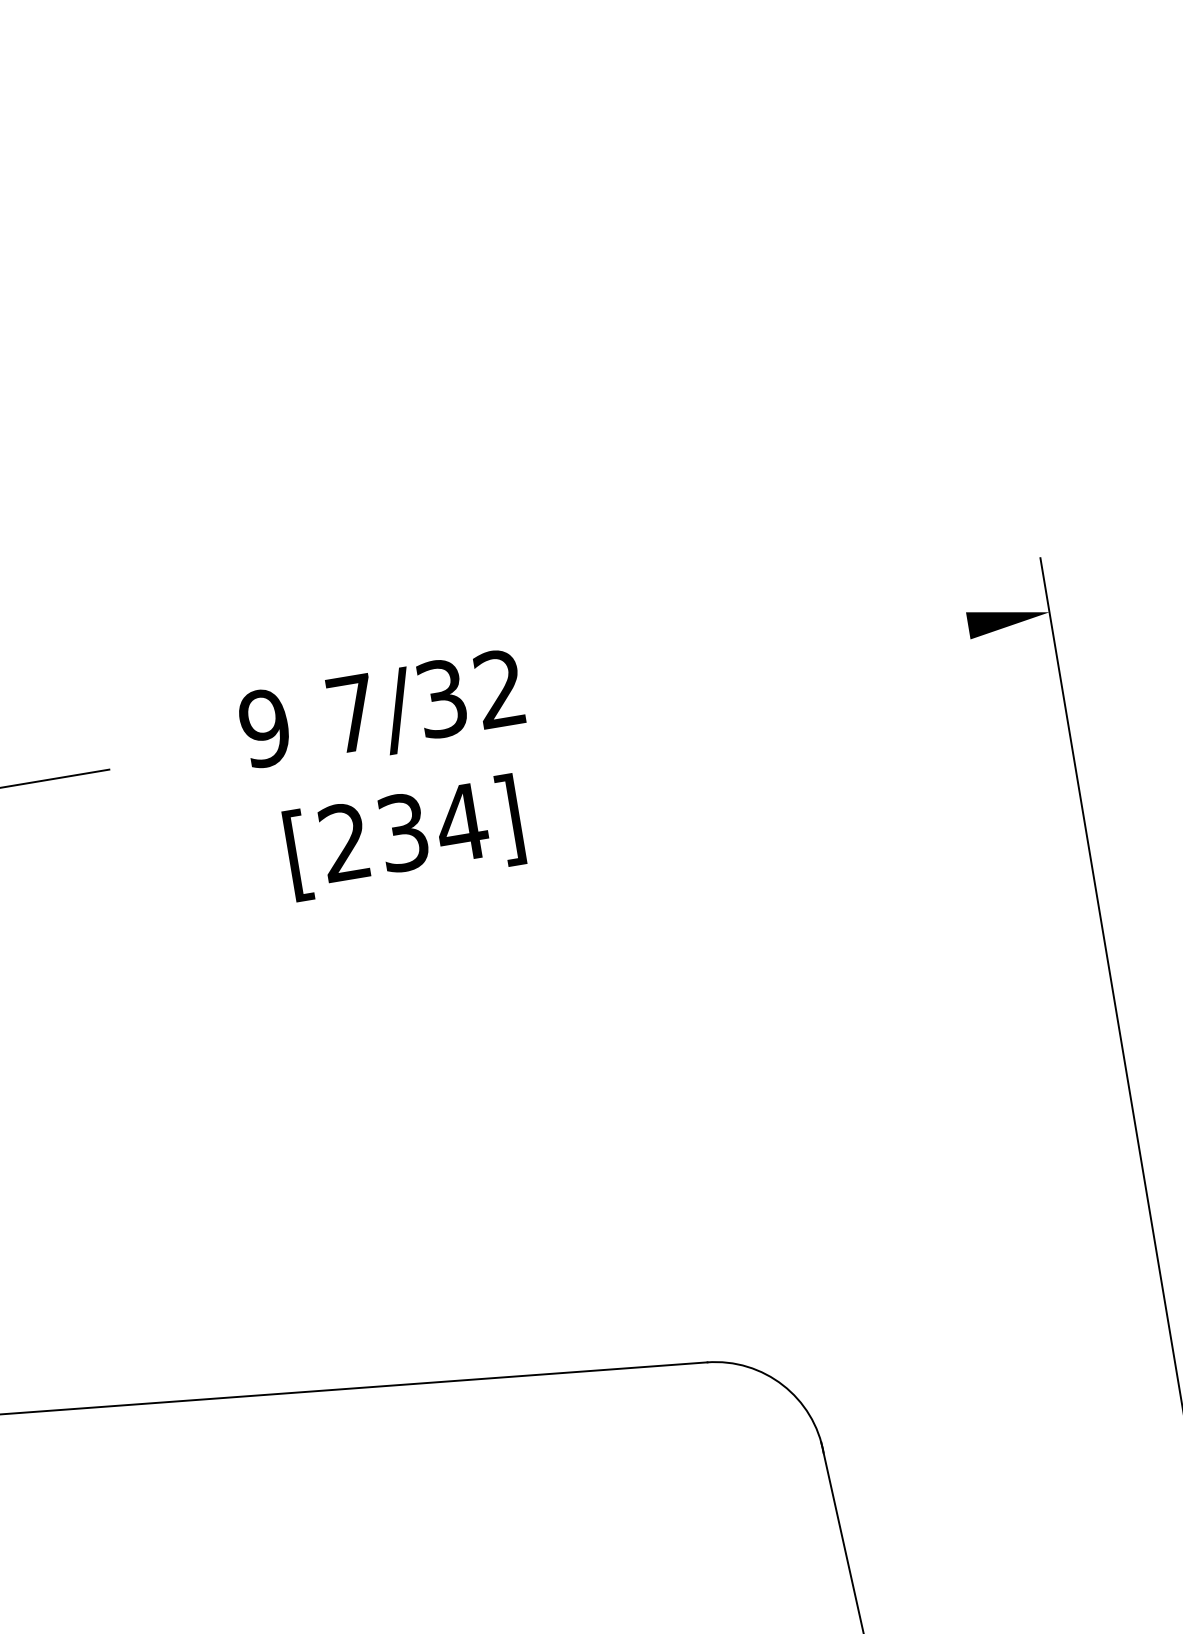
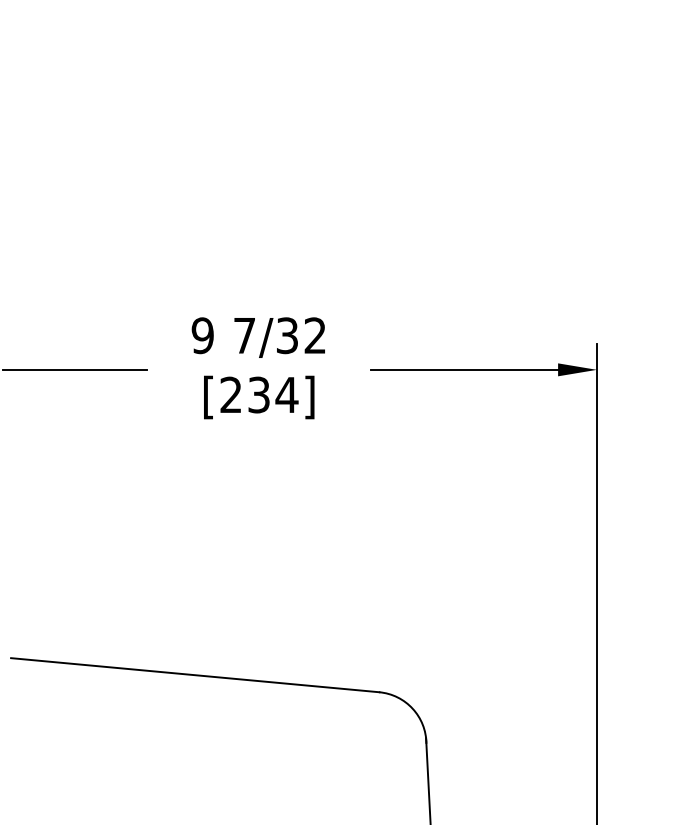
line: (772, 657) -> (464, 369), added
text: (390, 777) -> (257, 368), moved

